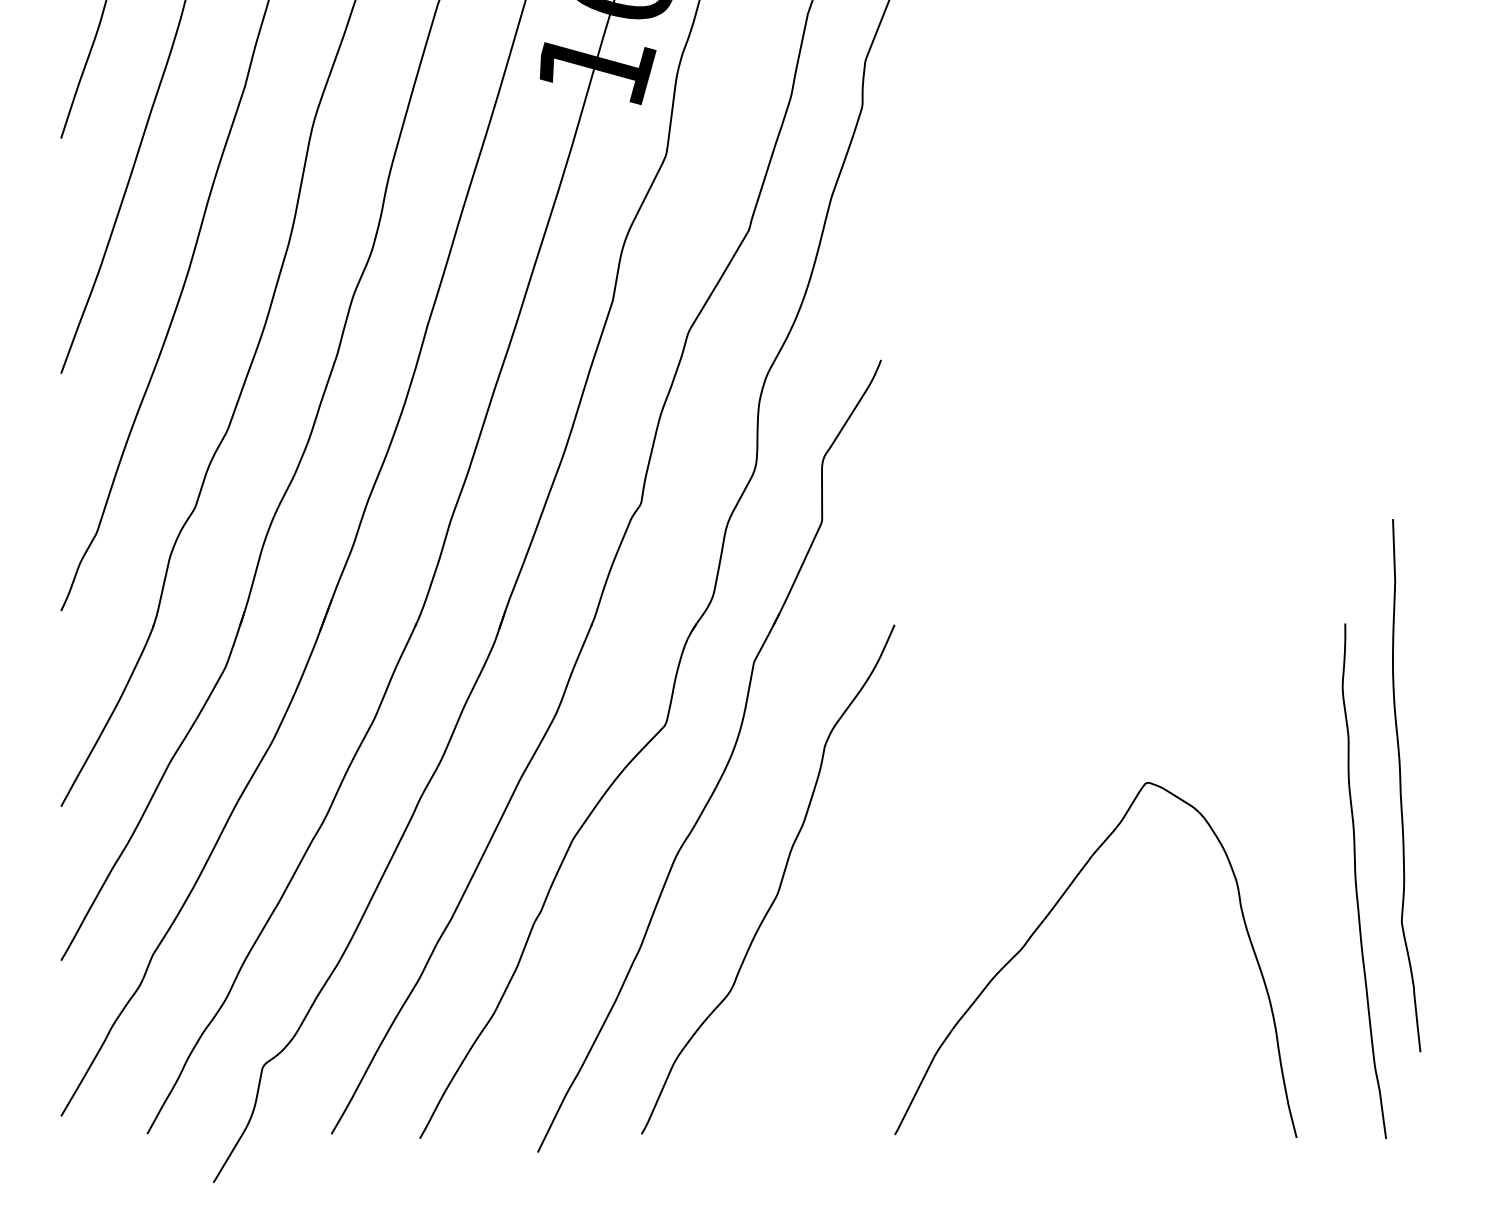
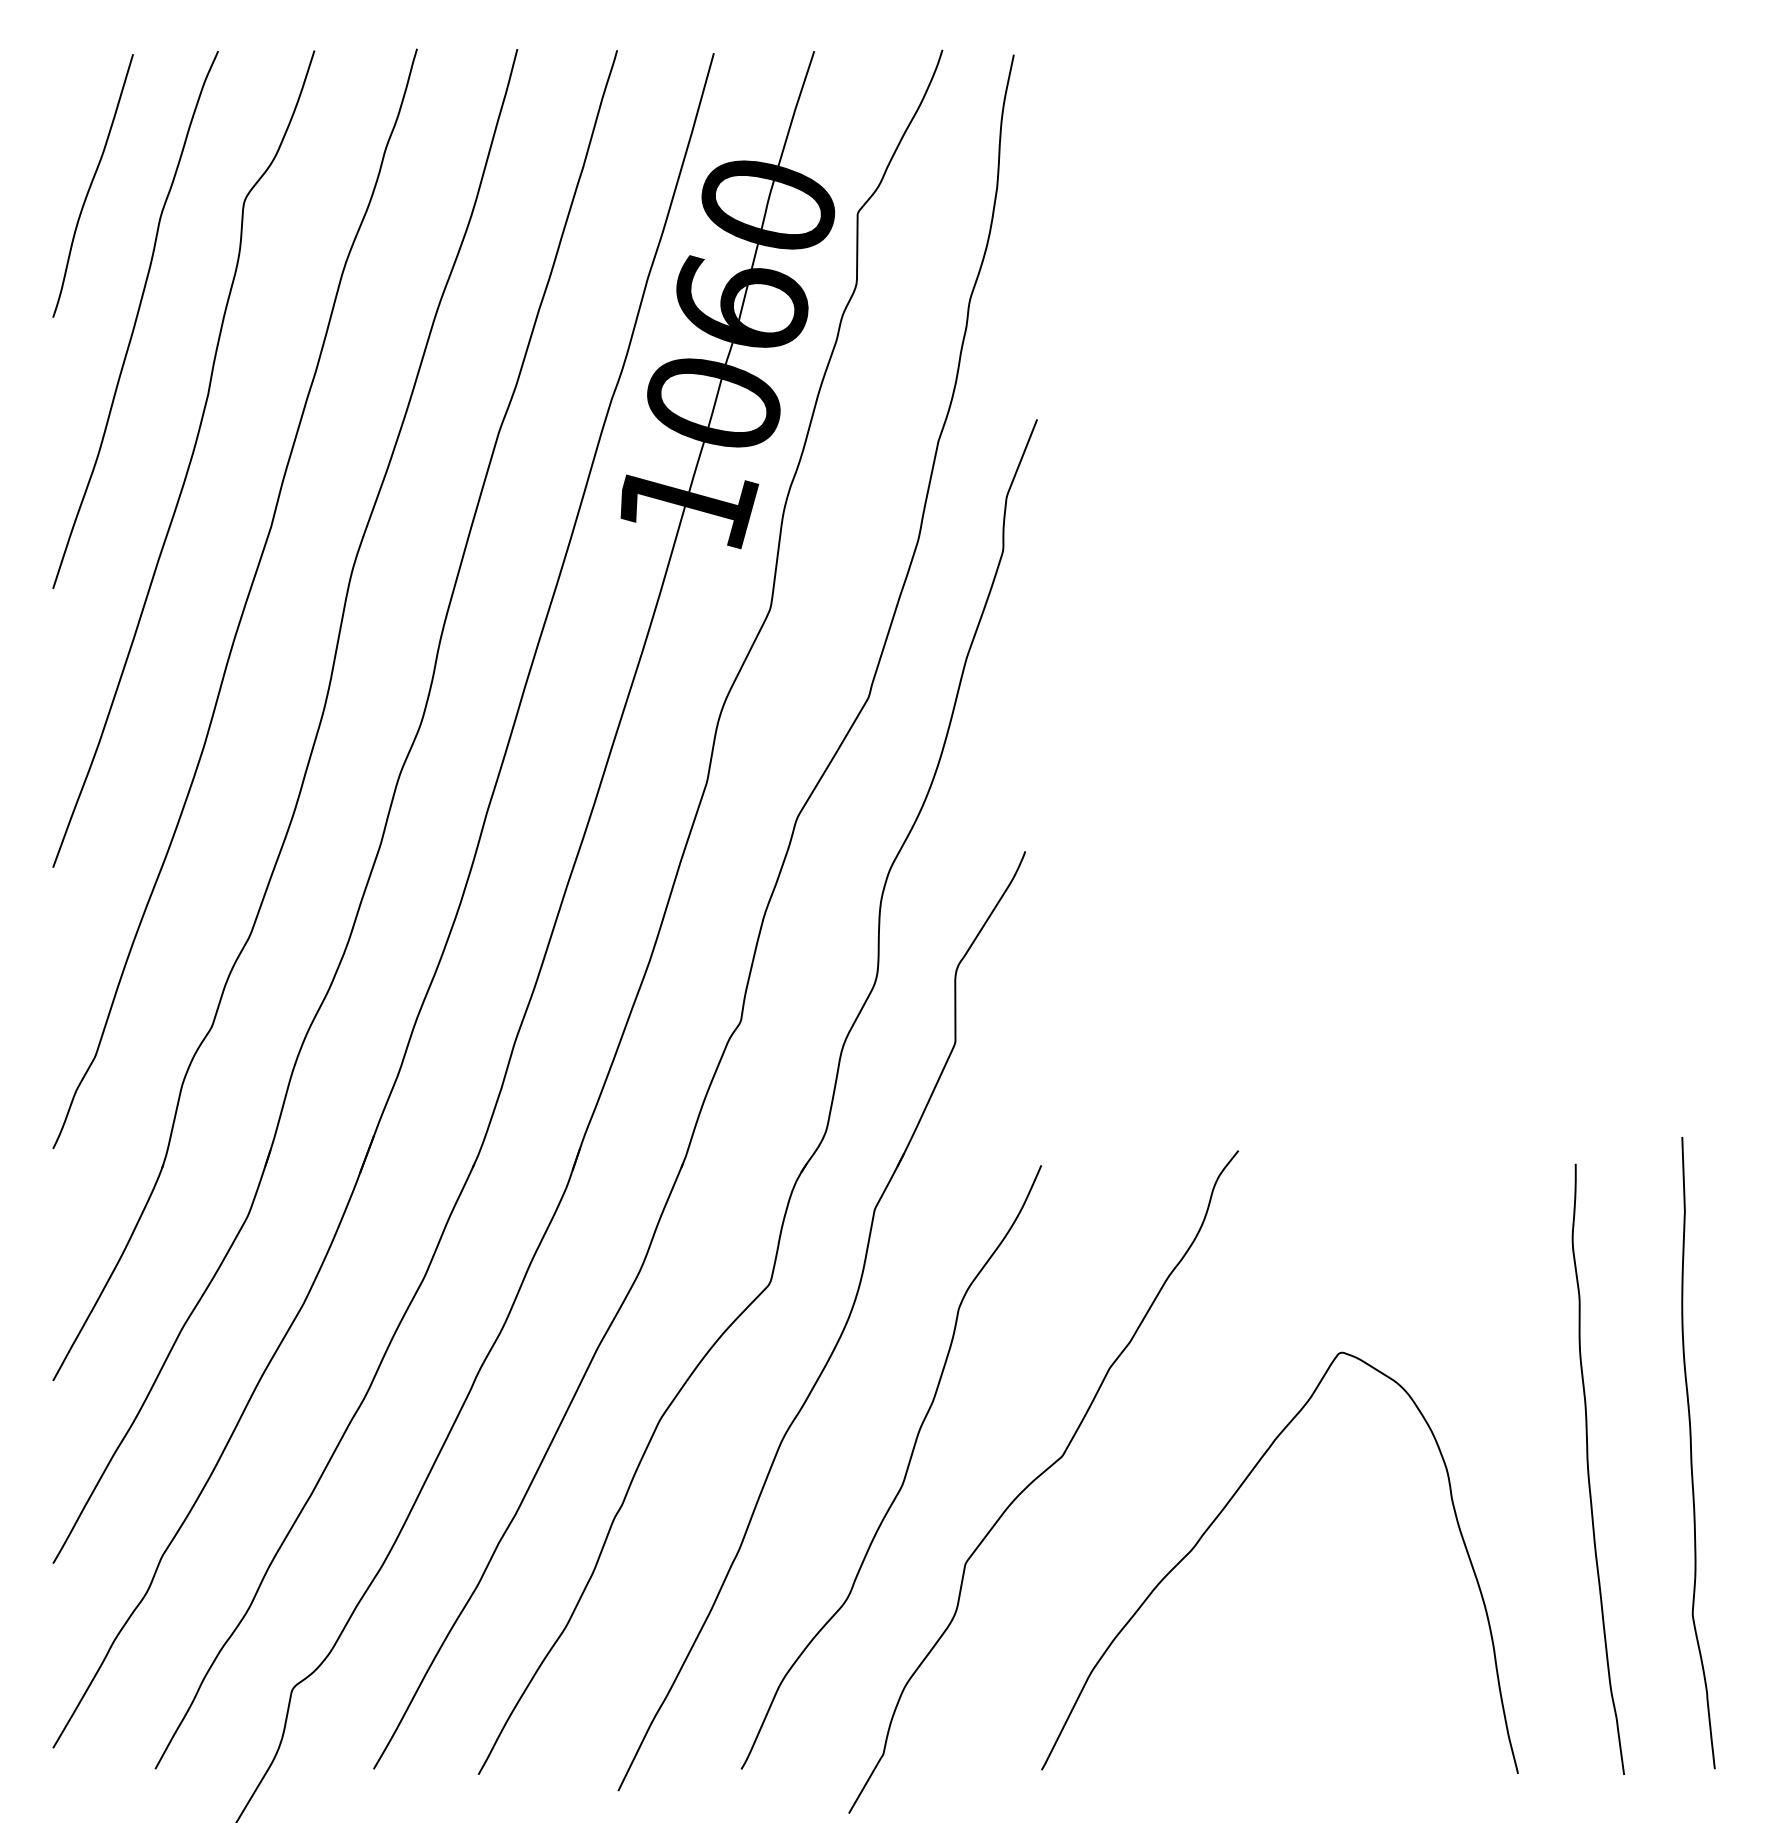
curve: (1401, 786) -> (1692, 1453), moved
curve: (893, 888) -> (1039, 1477), added

